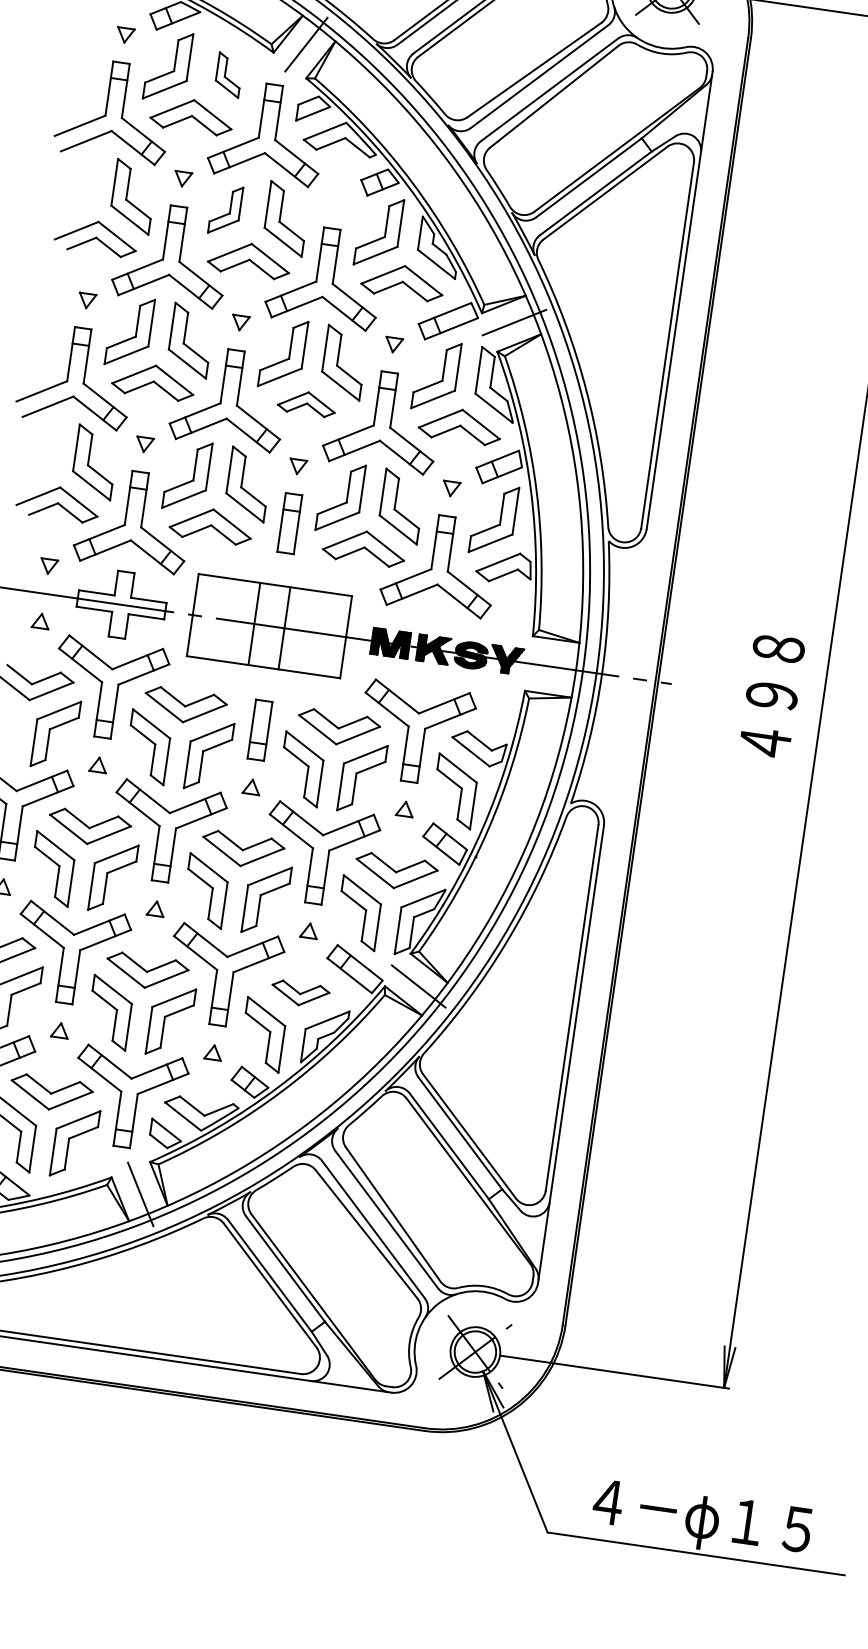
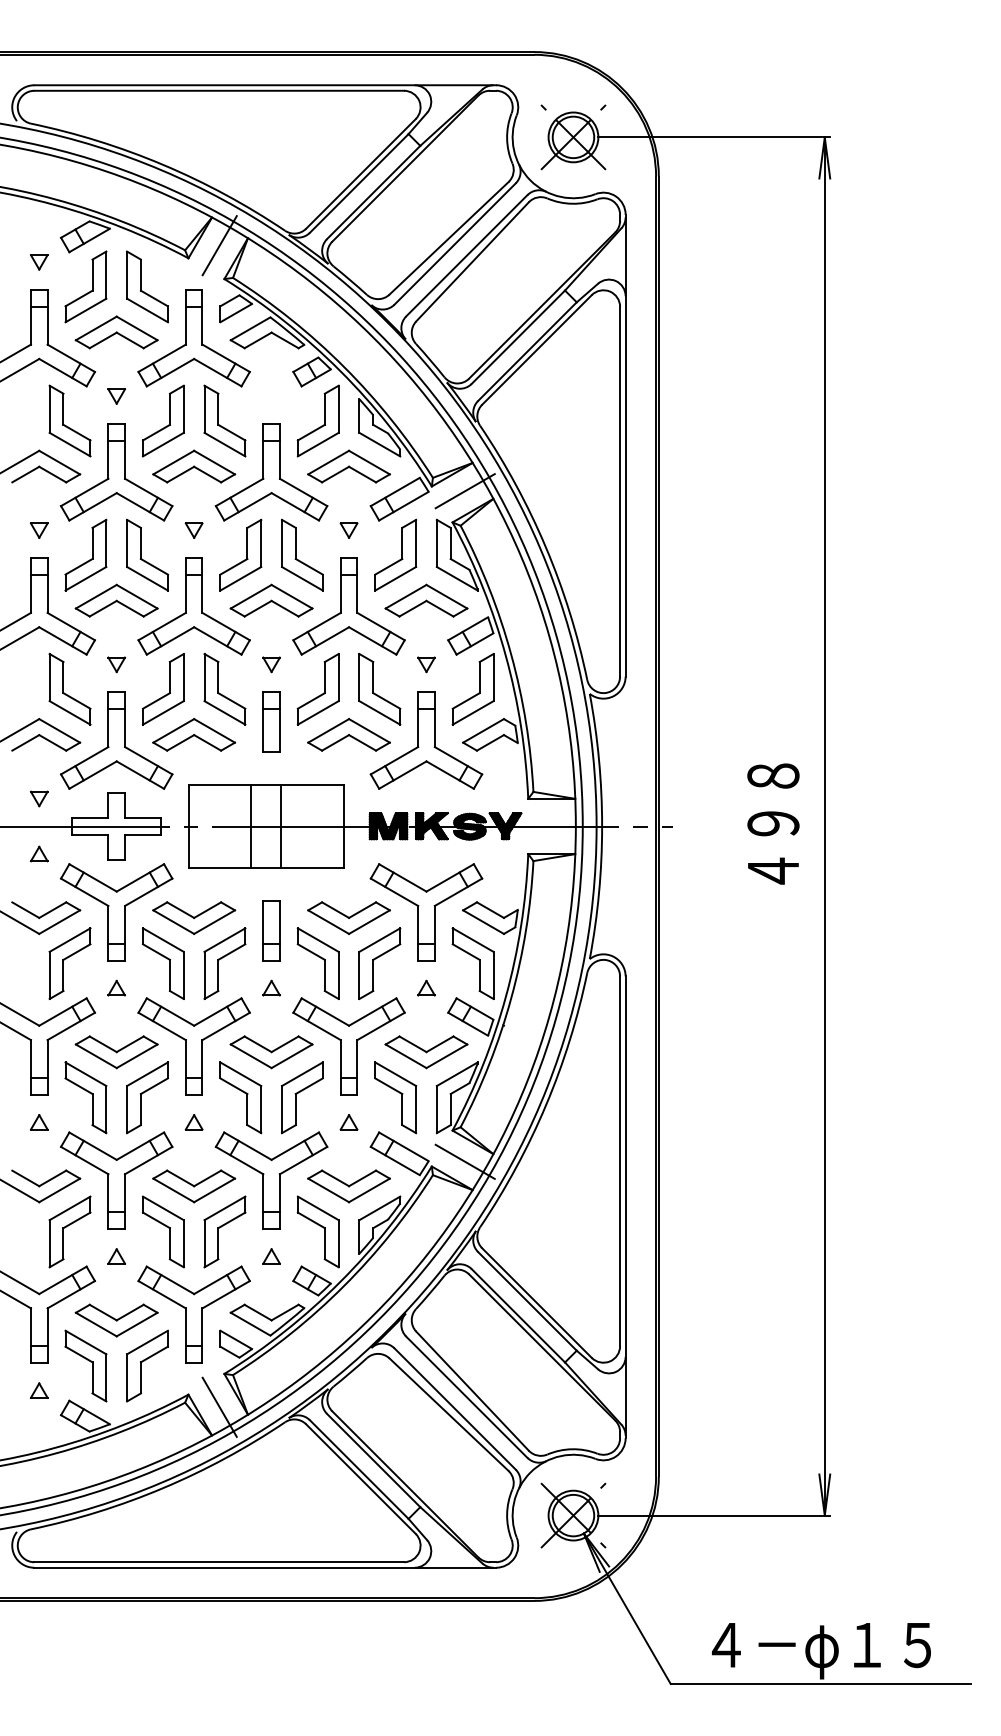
part: (229, 74) -> (147, 286), size x1.67
part: (225, 209) -> (163, 420), size x1.43
part: (307, 403) -> (271, 600), size x1.43
part: (299, 994) -> (348, 1186), size x1.43

